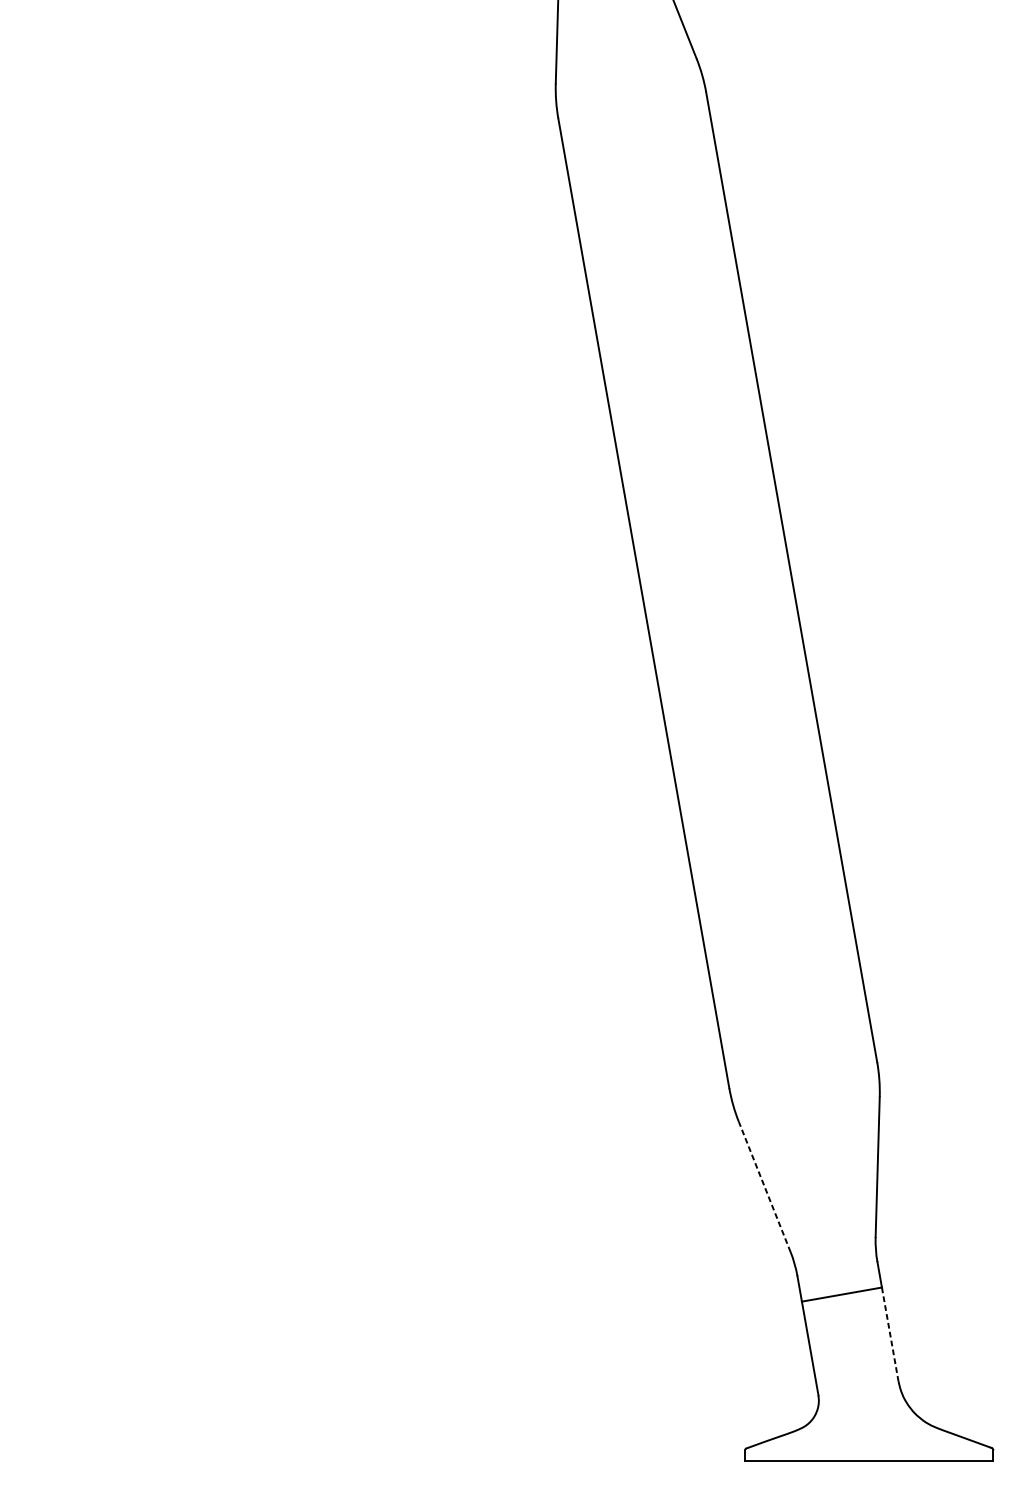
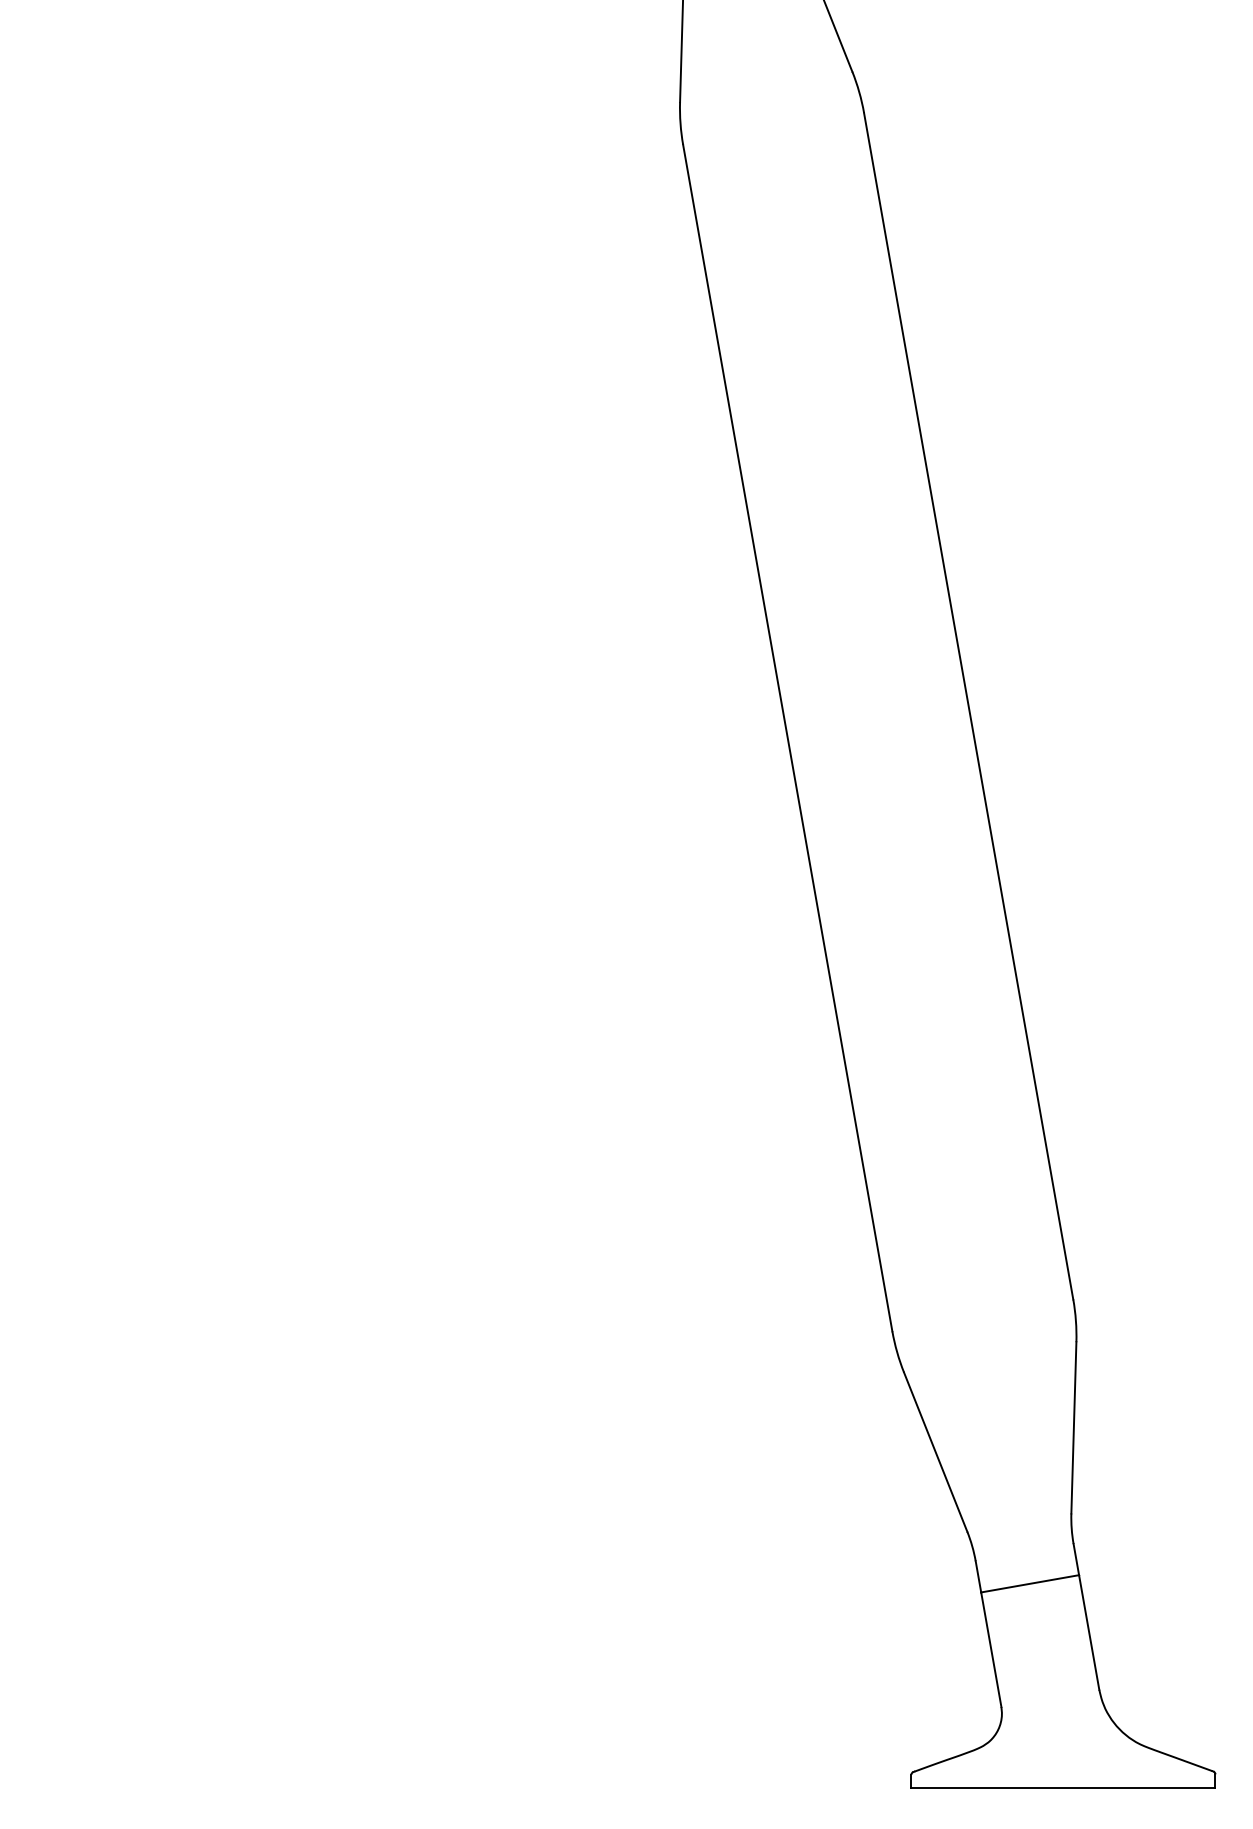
line: (764, 1187) -> (935, 1452), dashed -> solid
line: (890, 1334) -> (1089, 1632), dashed -> solid

